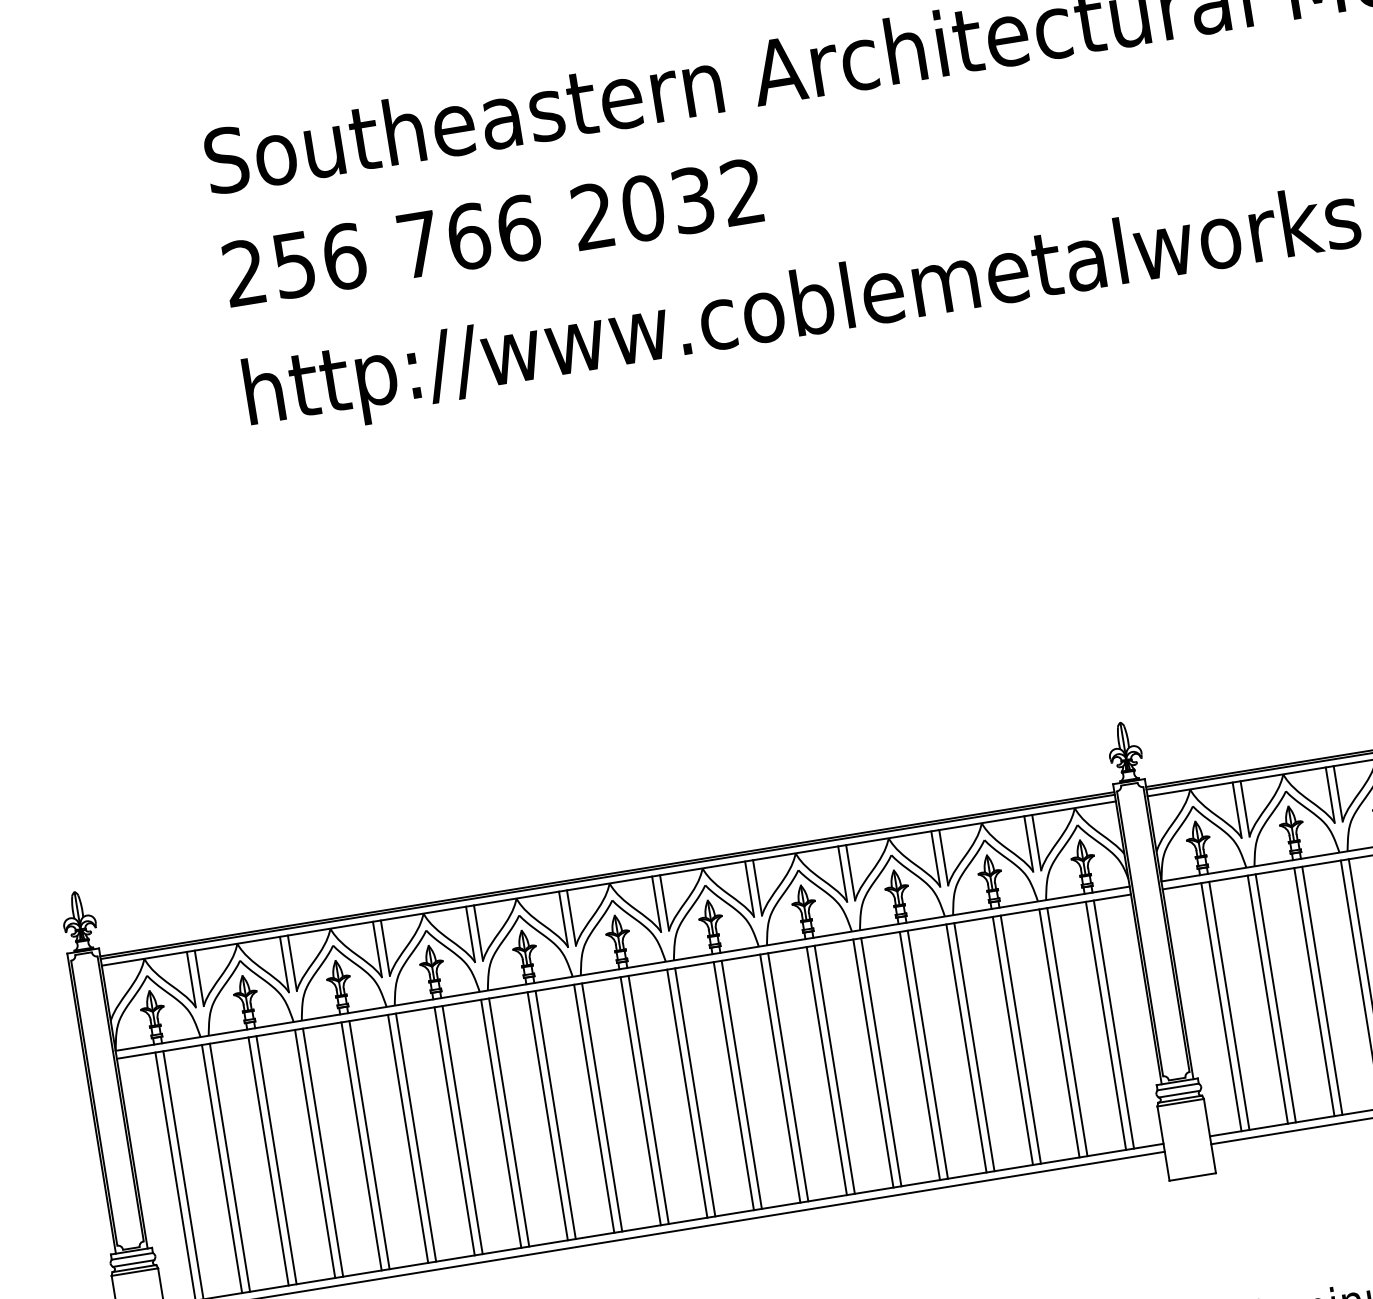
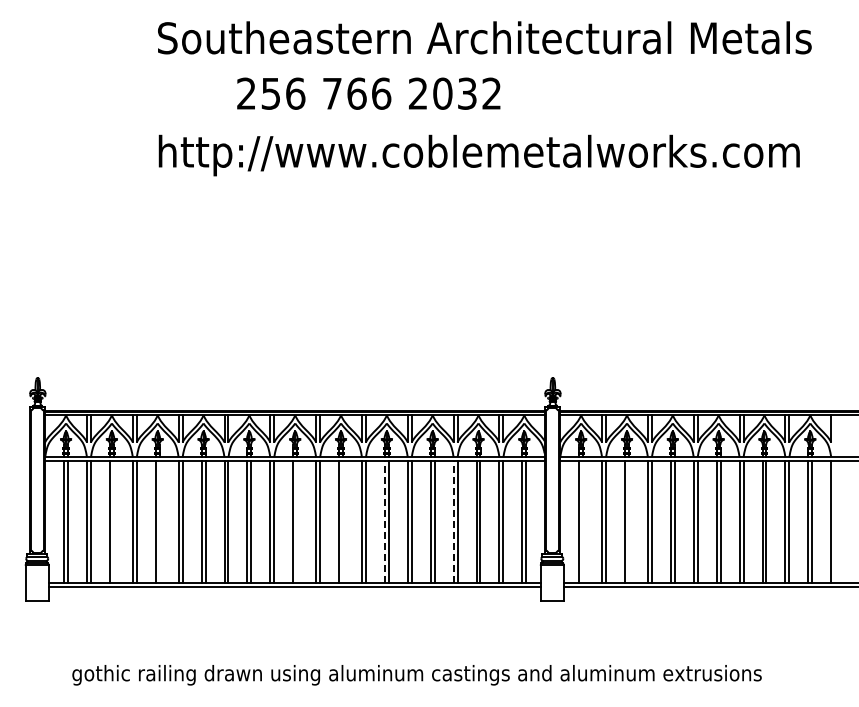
text: (492, 232) -> (368, 93), moved
line: (1321, 989) -> (628, 521), removed
line: (1229, 1004) -> (583, 521), removed
line: (965, 1047) -> (453, 521), solid -> dashed
line: (825, 1070) -> (384, 521), solid -> dashed
line: (742, 1083) -> (343, 521), removed
line: (649, 1098) -> (297, 521), removed
line: (368, 1144) -> (159, 521), removed
line: (275, 1159) -> (113, 521), removed

